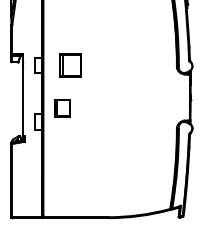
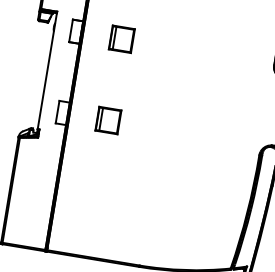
part: (70, 65) -> (121, 39), size x0.71
part: (62, 108) -> (108, 120), moved

